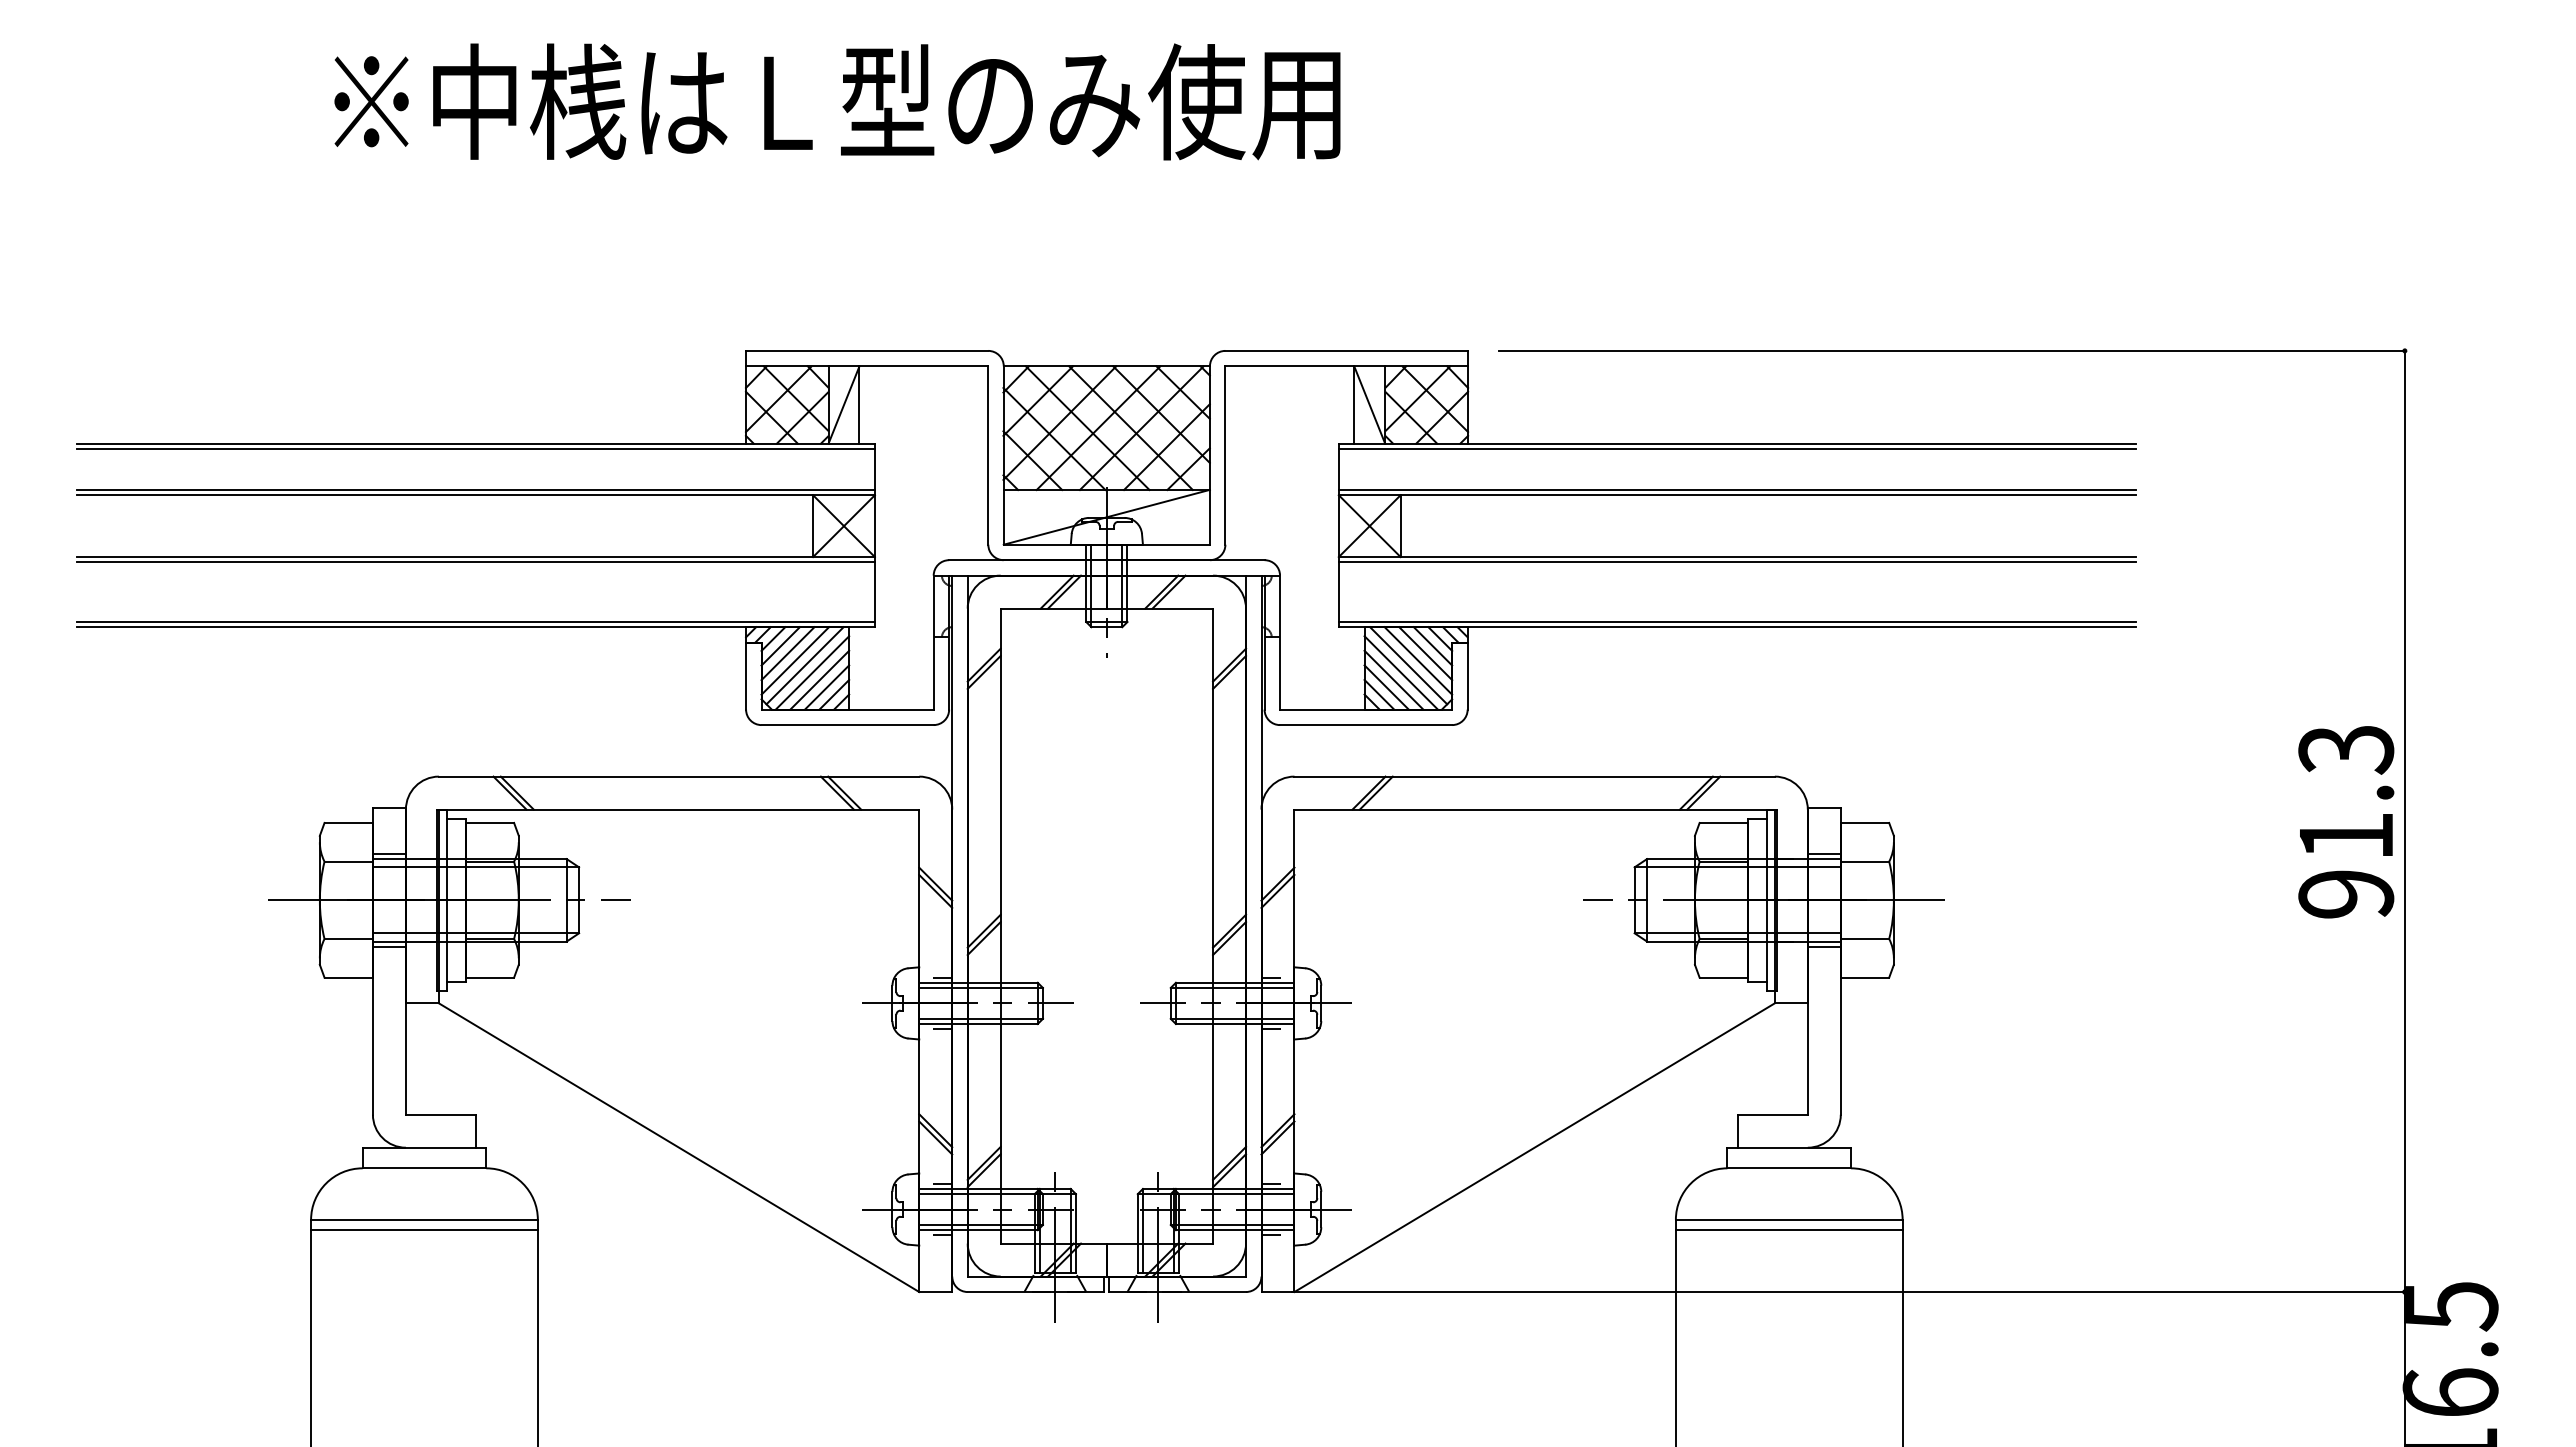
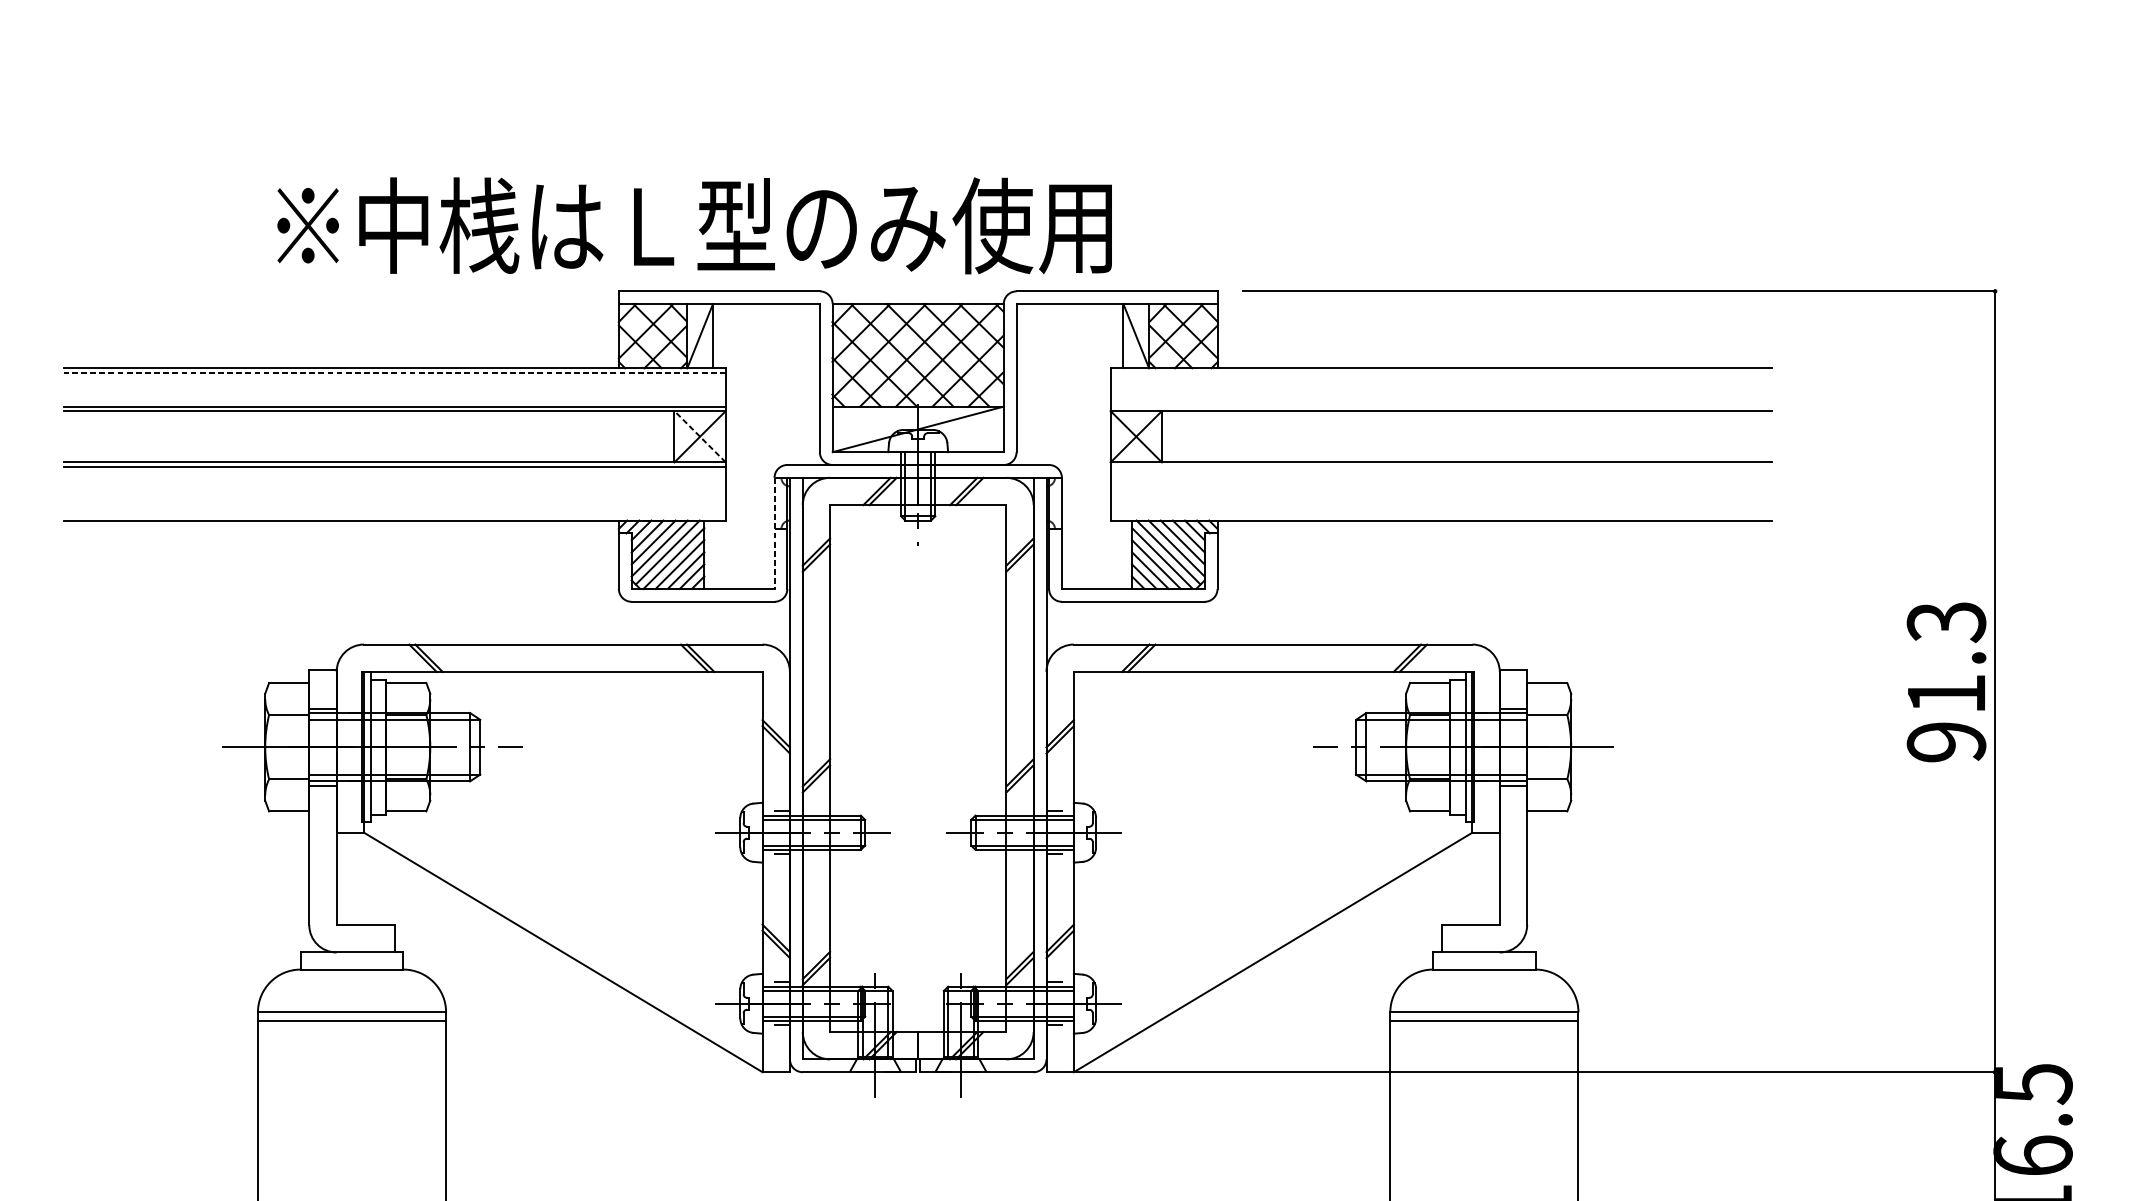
text: (837, 101) -> (694, 225), moved
line: (476, 448) -> (395, 372), solid -> dashed
line: (1737, 448) -> (1441, 372), removed
line: (1737, 490) -> (1441, 407), removed
line: (844, 526) -> (700, 437), solid -> dashed
line: (1737, 562) -> (1441, 466), removed
line: (475, 622) -> (394, 516), removed
line: (1737, 622) -> (1441, 516), removed
line: (933, 642) -> (774, 533), solid -> dashed

